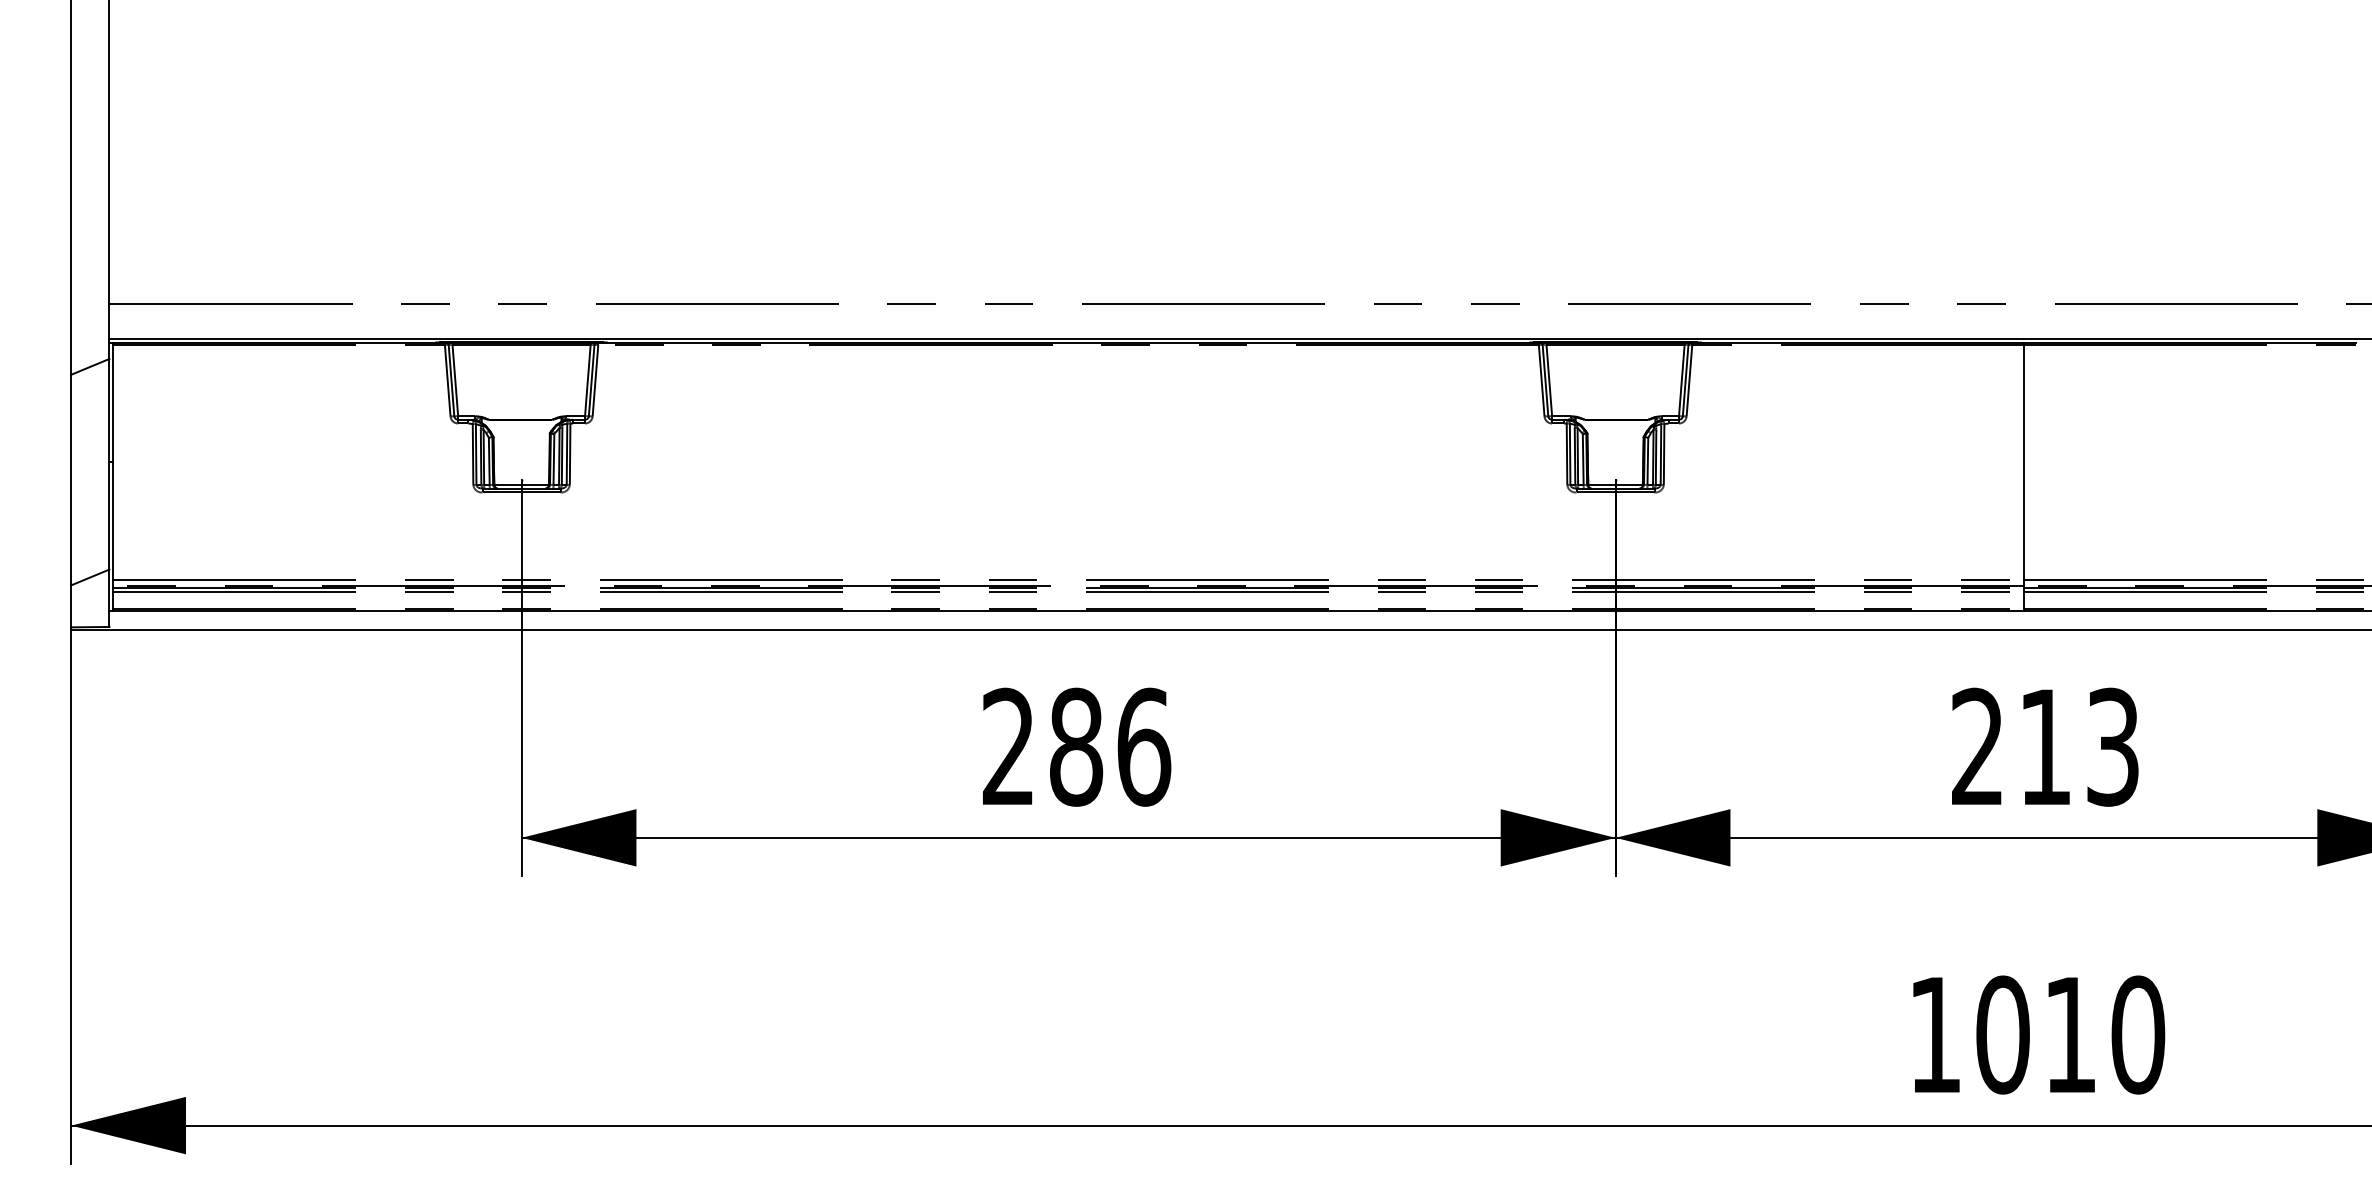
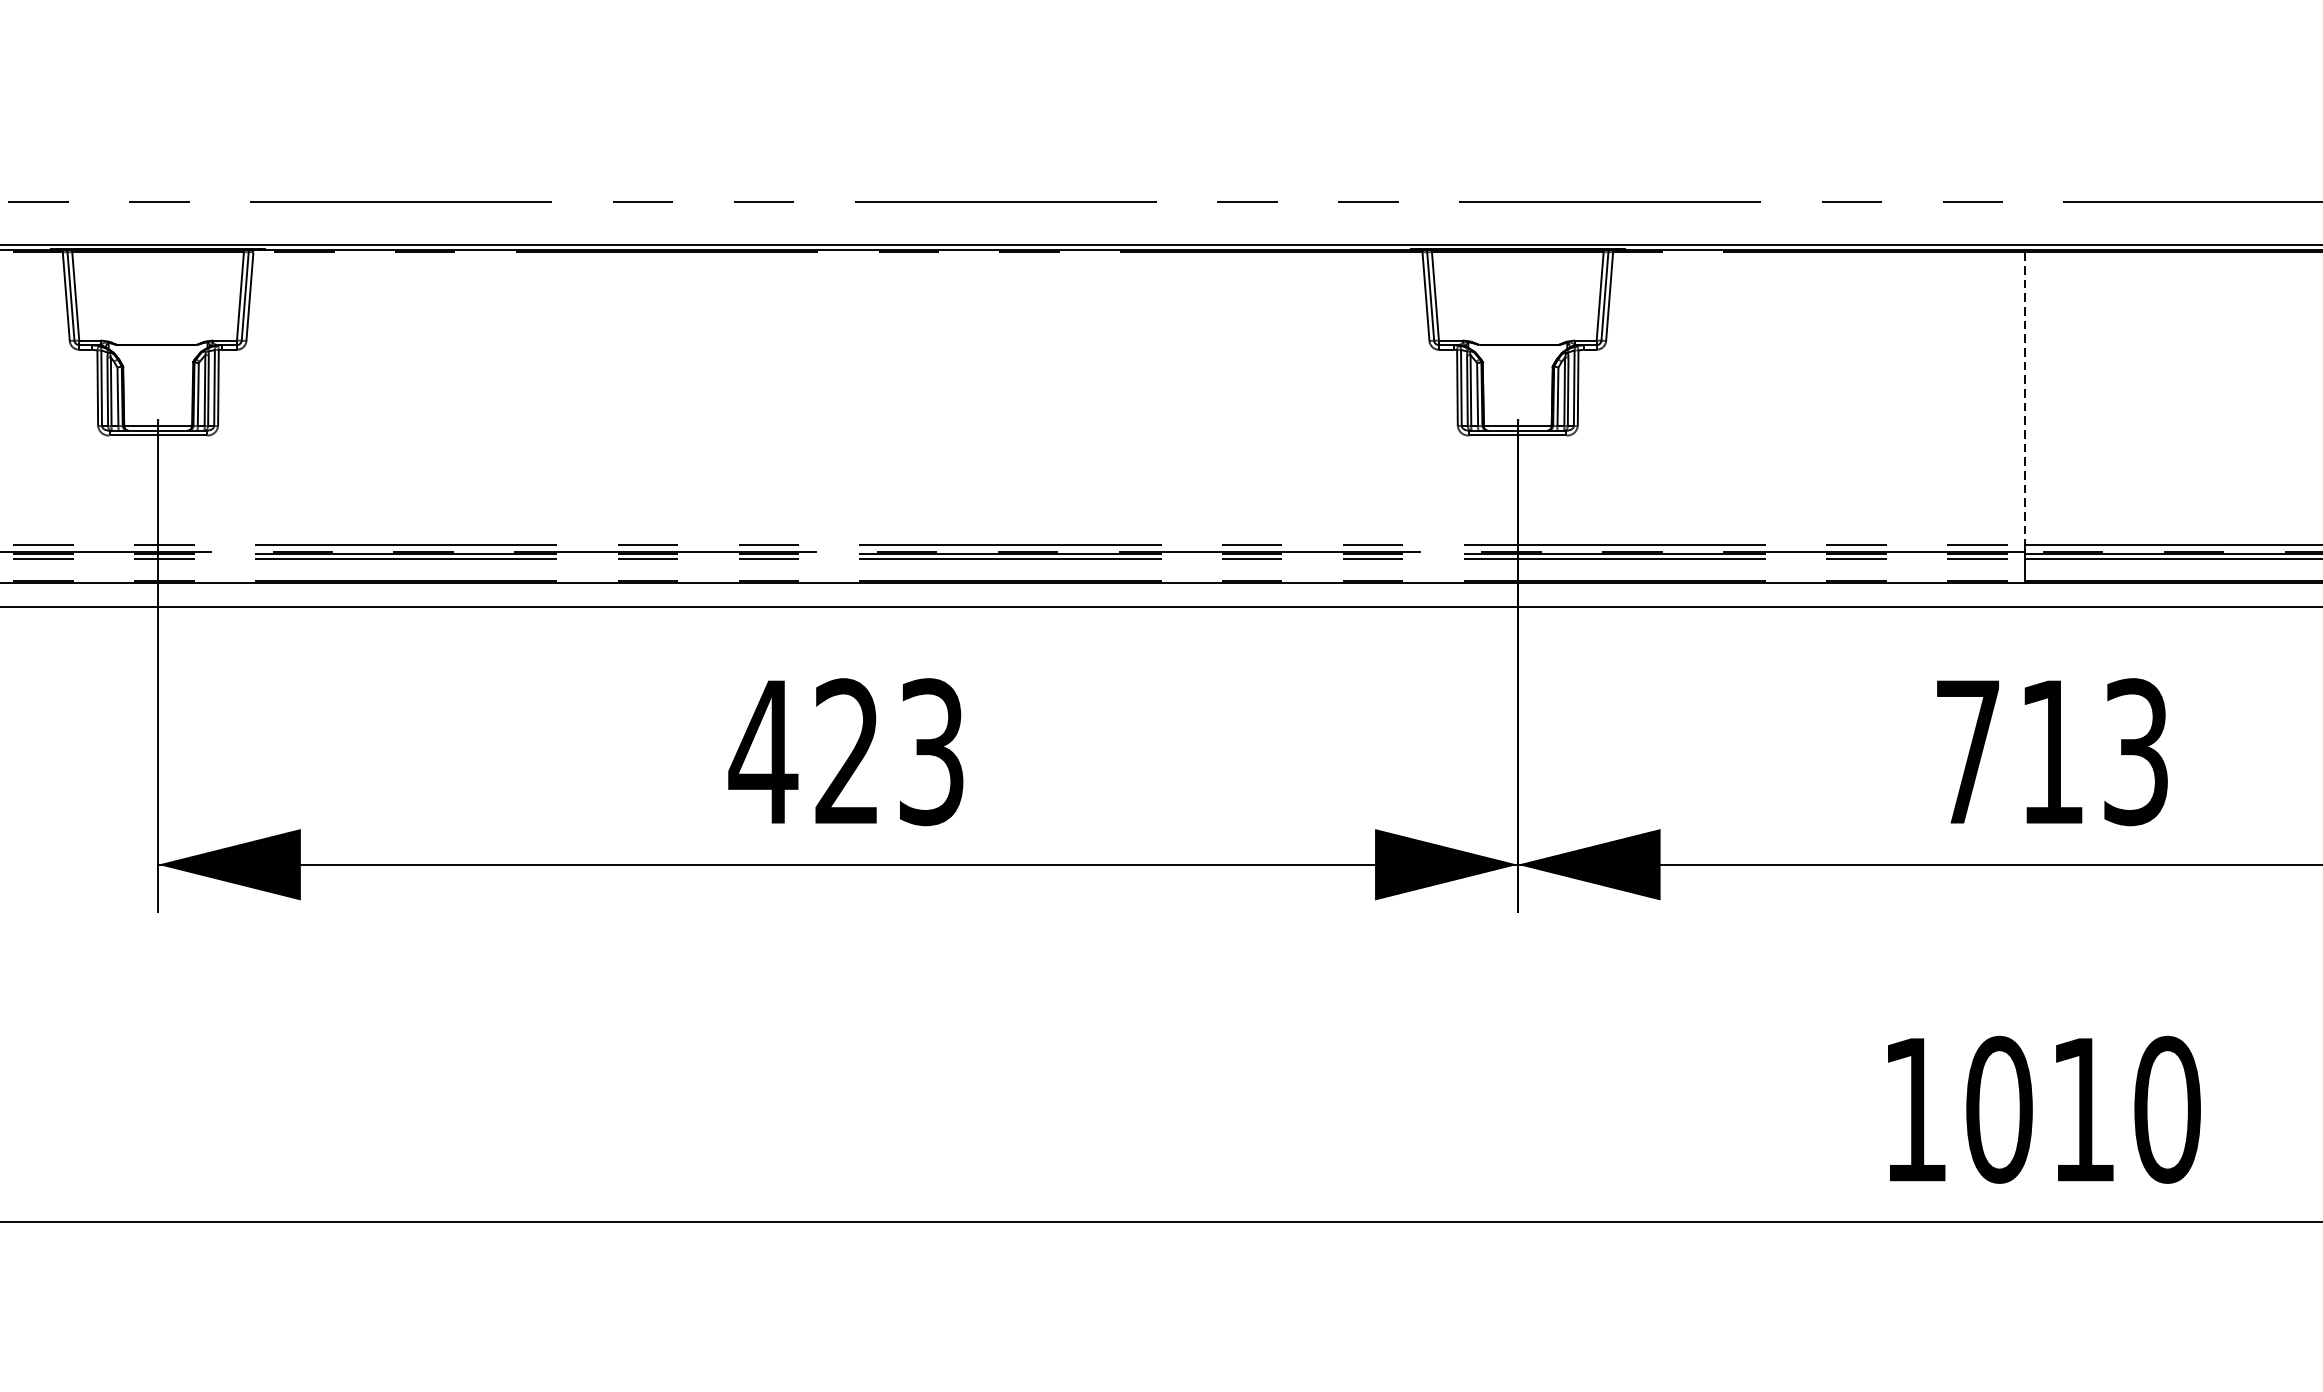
line: (2023, 462) -> (2024, 398), solid -> dashed
text: (1977, 745) -> (1967, 749), 213 -> 713
text: (1075, 746) -> (846, 751), 286 -> 423

